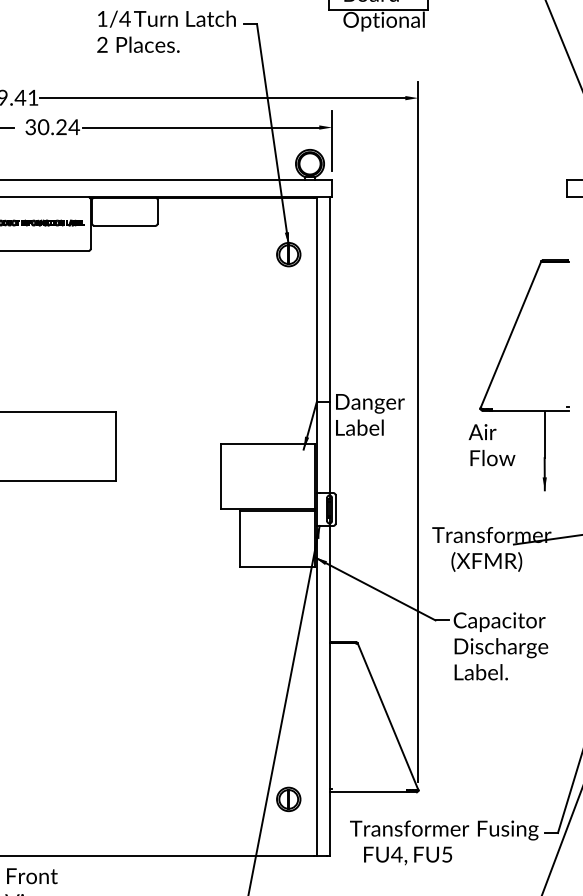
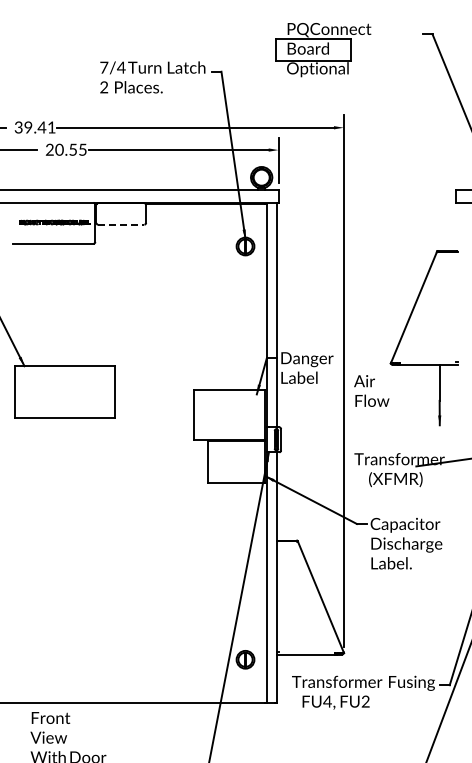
text: (102, 18) -> (104, 67), 1/4 -> 7/4
text: (52, 126) -> (66, 149), 30.24 -> 20.55
line: (125, 225) -> (121, 224), solid -> dashed
text: (491, 444) -> (371, 390), moved
text: (446, 854) -> (365, 701), FU5 -> FU2

